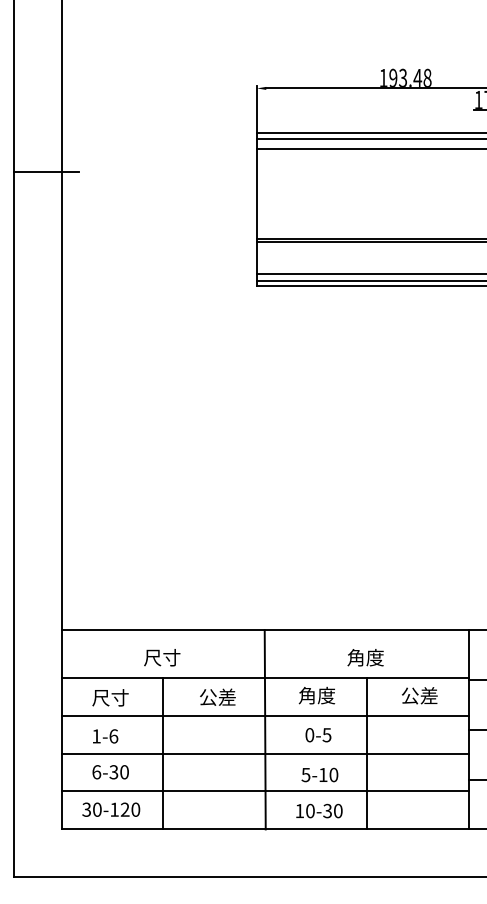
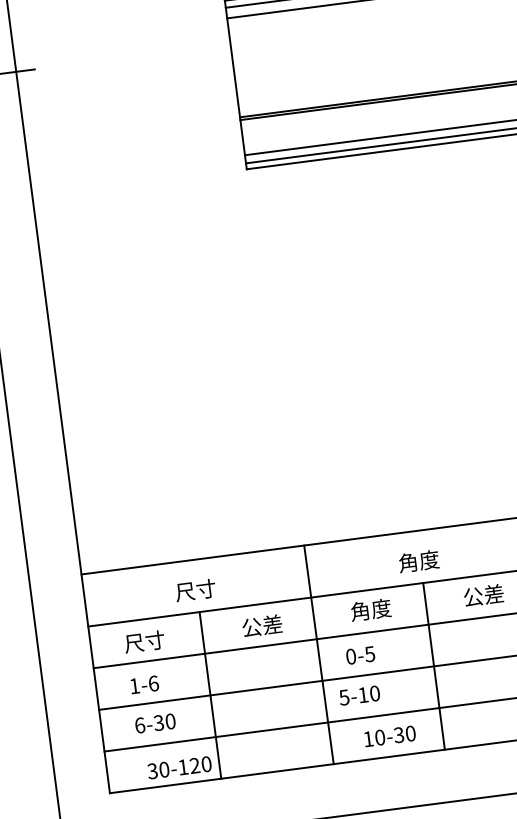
text: (318, 735) -> (360, 655), moved
text: (319, 774) -> (359, 695), moved
text: (111, 809) -> (179, 767), moved

